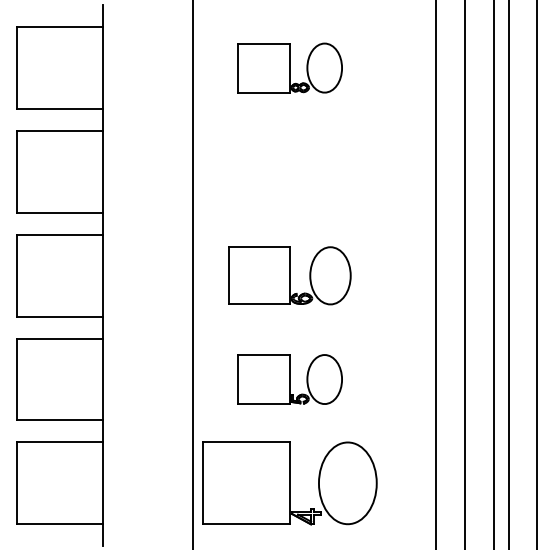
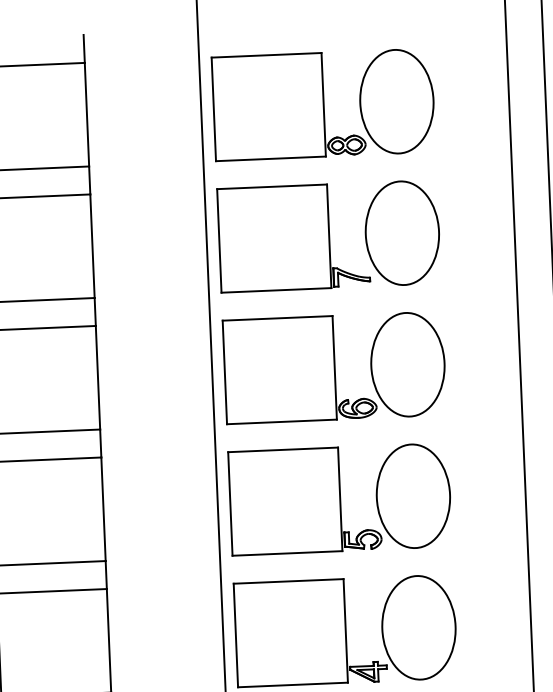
part: (289, 67) -> (322, 103), size x1.67
part: (289, 171) -> (328, 235), added
part: (289, 275) -> (333, 367), size x1.43
part: (289, 379) -> (339, 499), size x1.67

